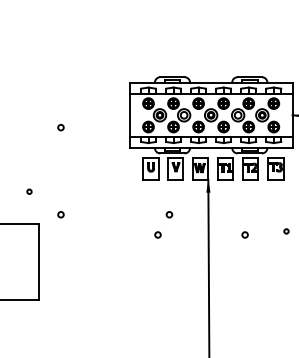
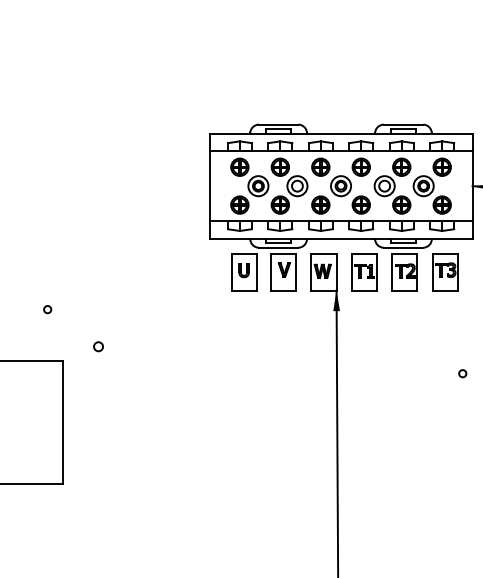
circle: (60, 127) -> (97, 205), removed
circle: (169, 214) -> (273, 346), removed
circle: (157, 234) -> (254, 378), removed
circle: (244, 234) -> (394, 378), removed

